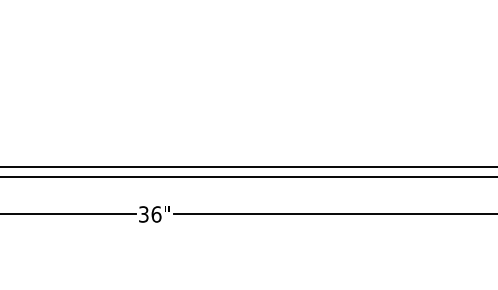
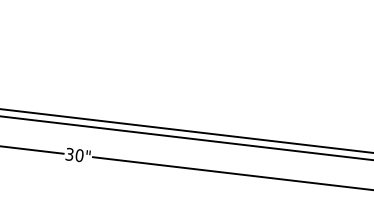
text: (156, 214) -> (79, 155), 36 -> 30

